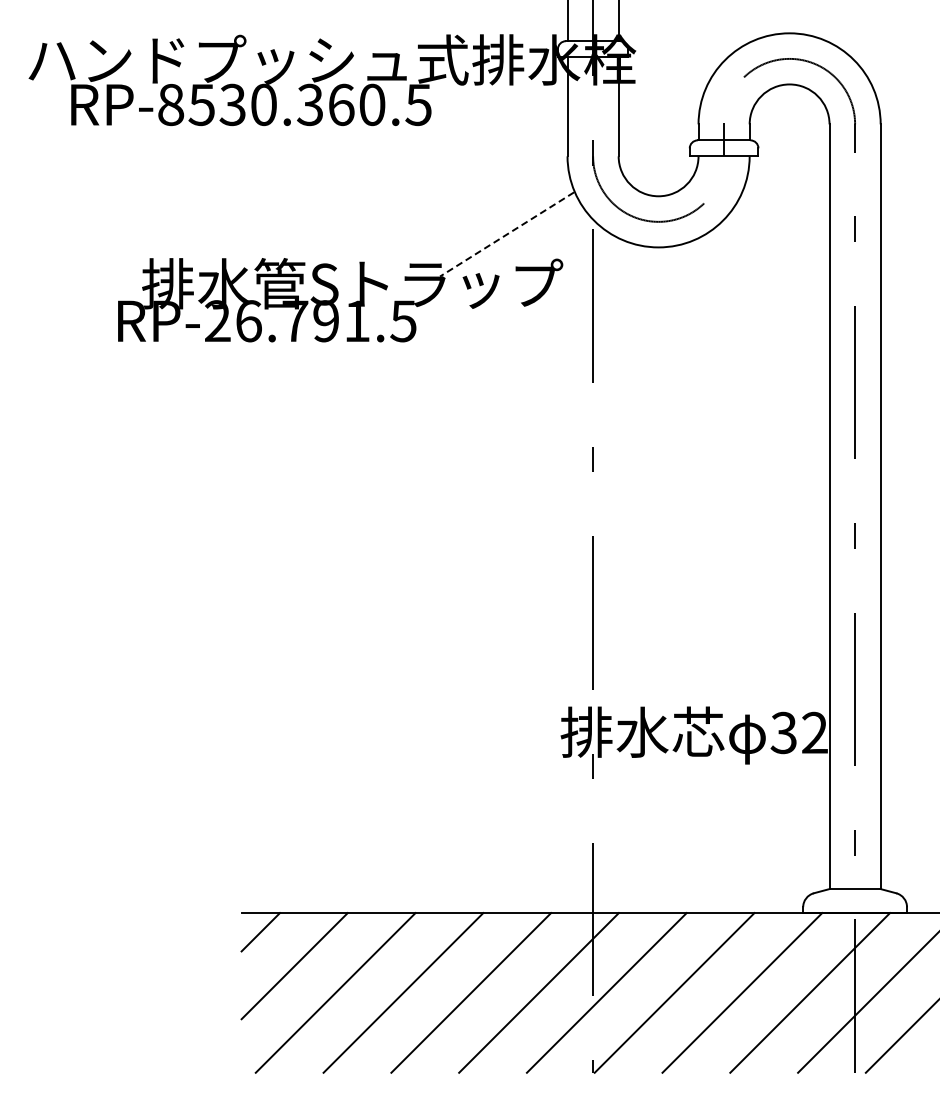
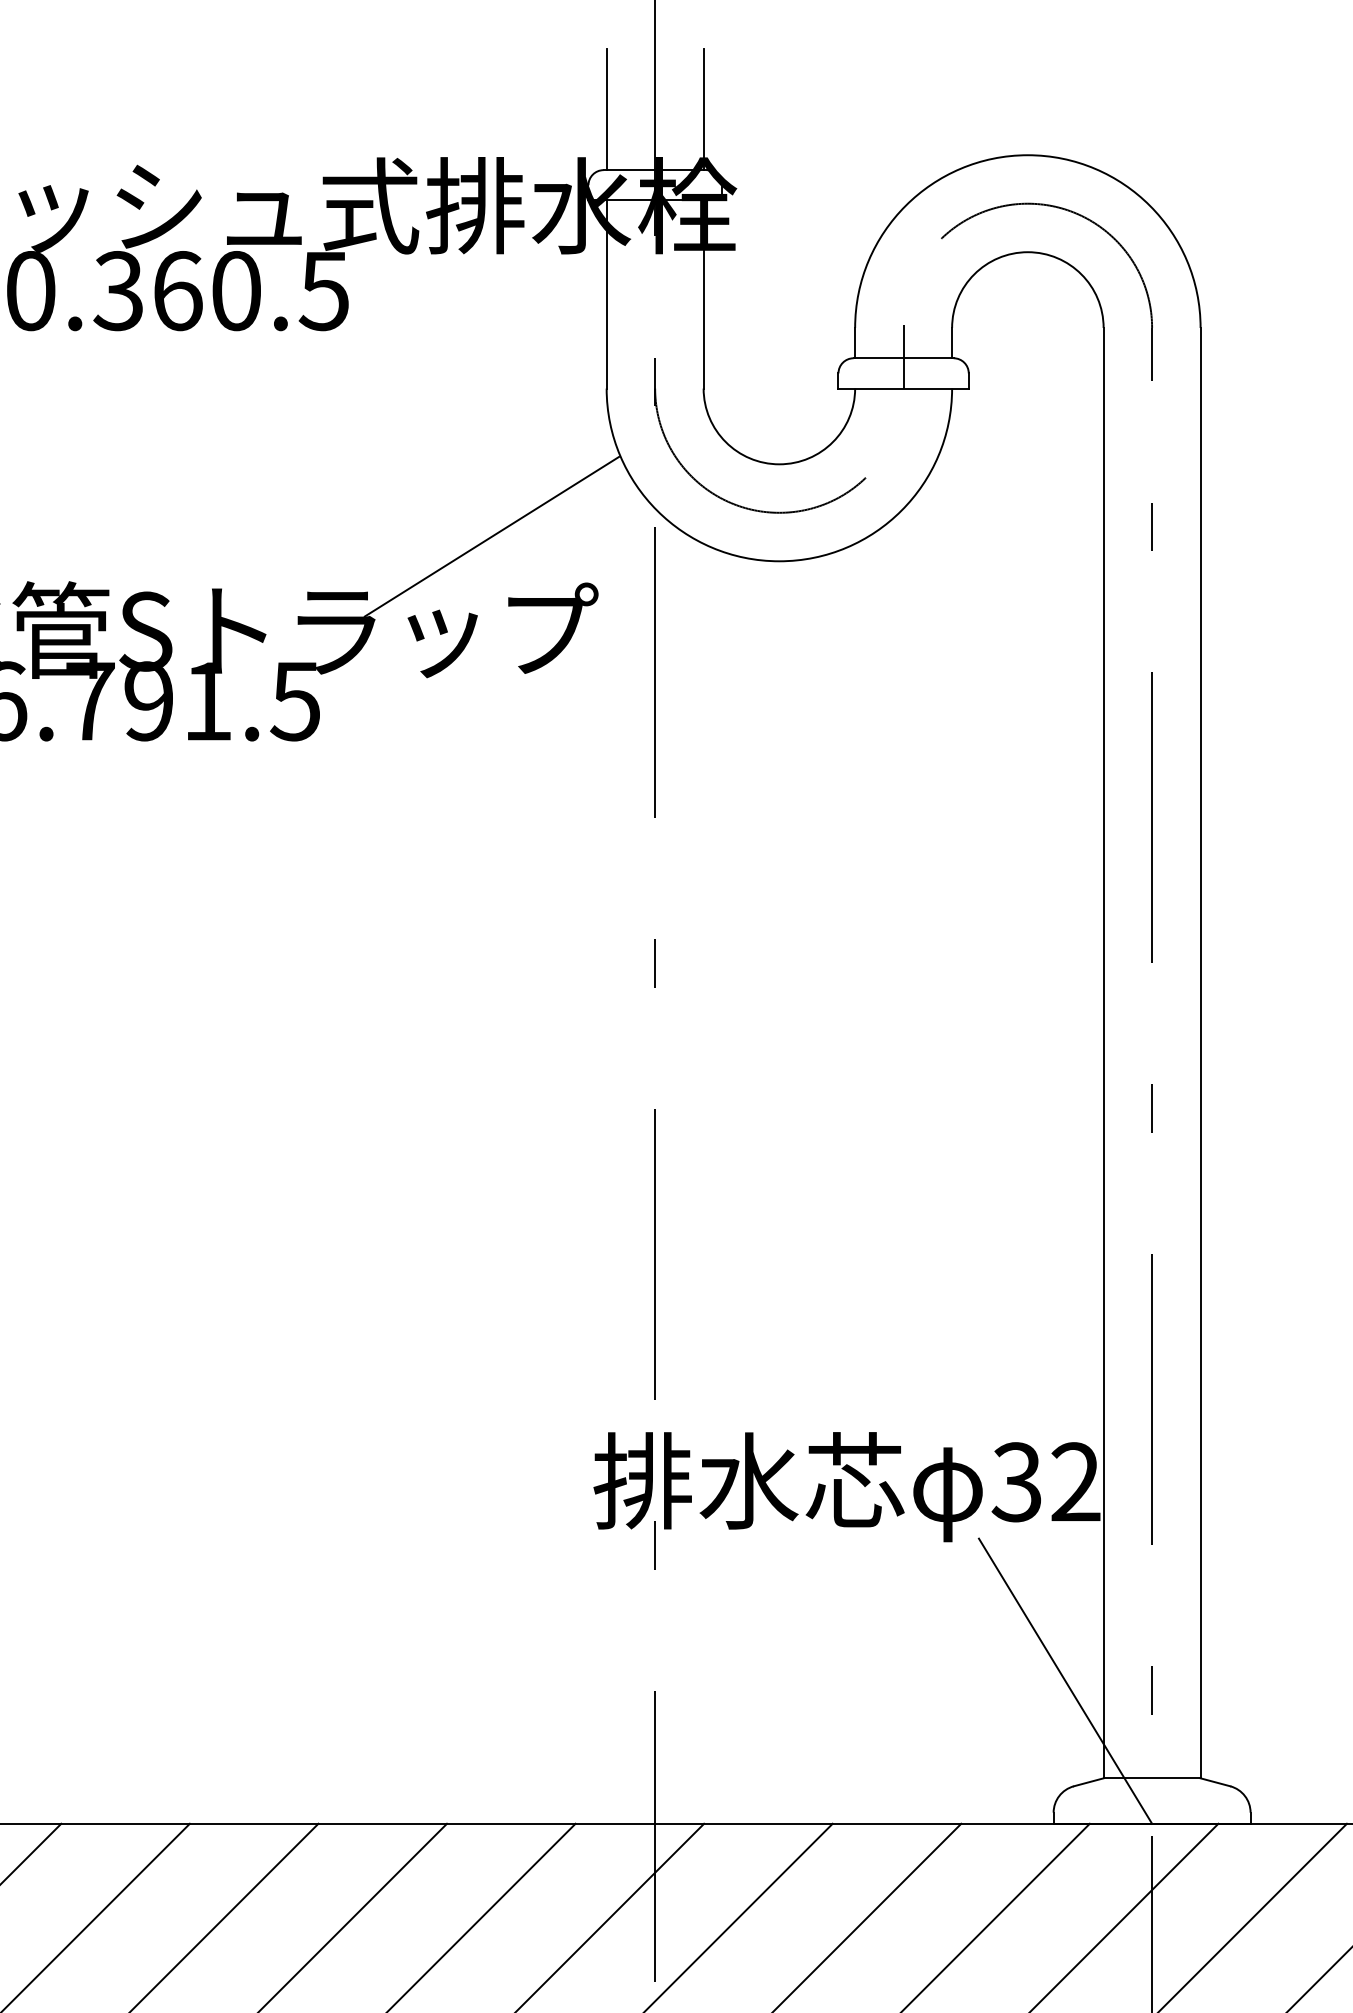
line: (506, 234) -> (490, 536), dashed -> solid
line: (809, 837) -> (1065, 1680), added

